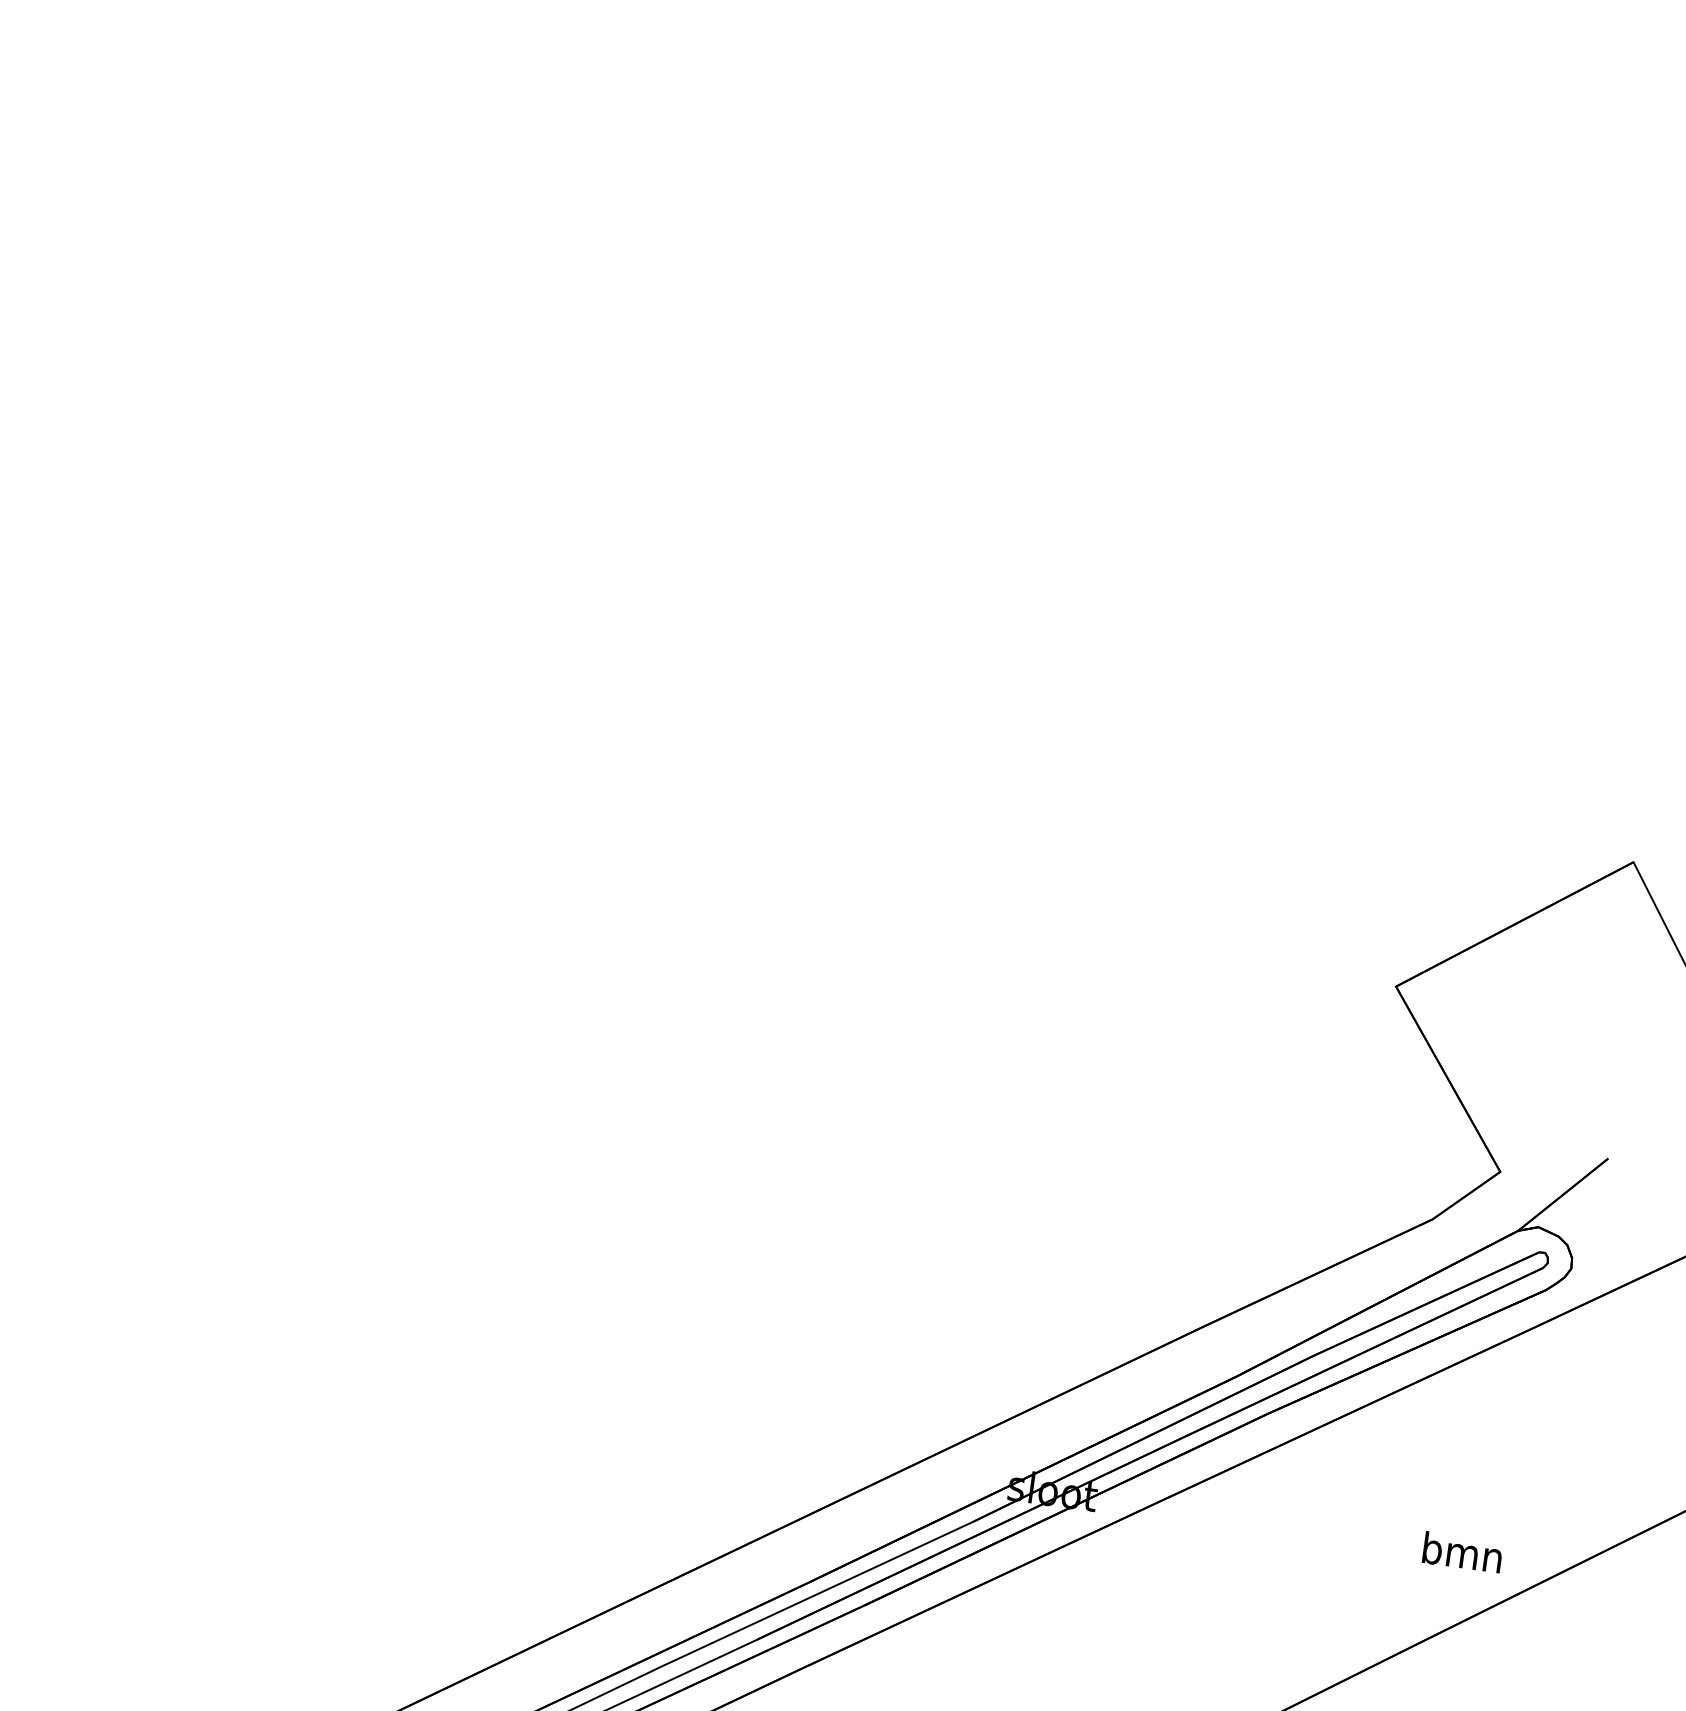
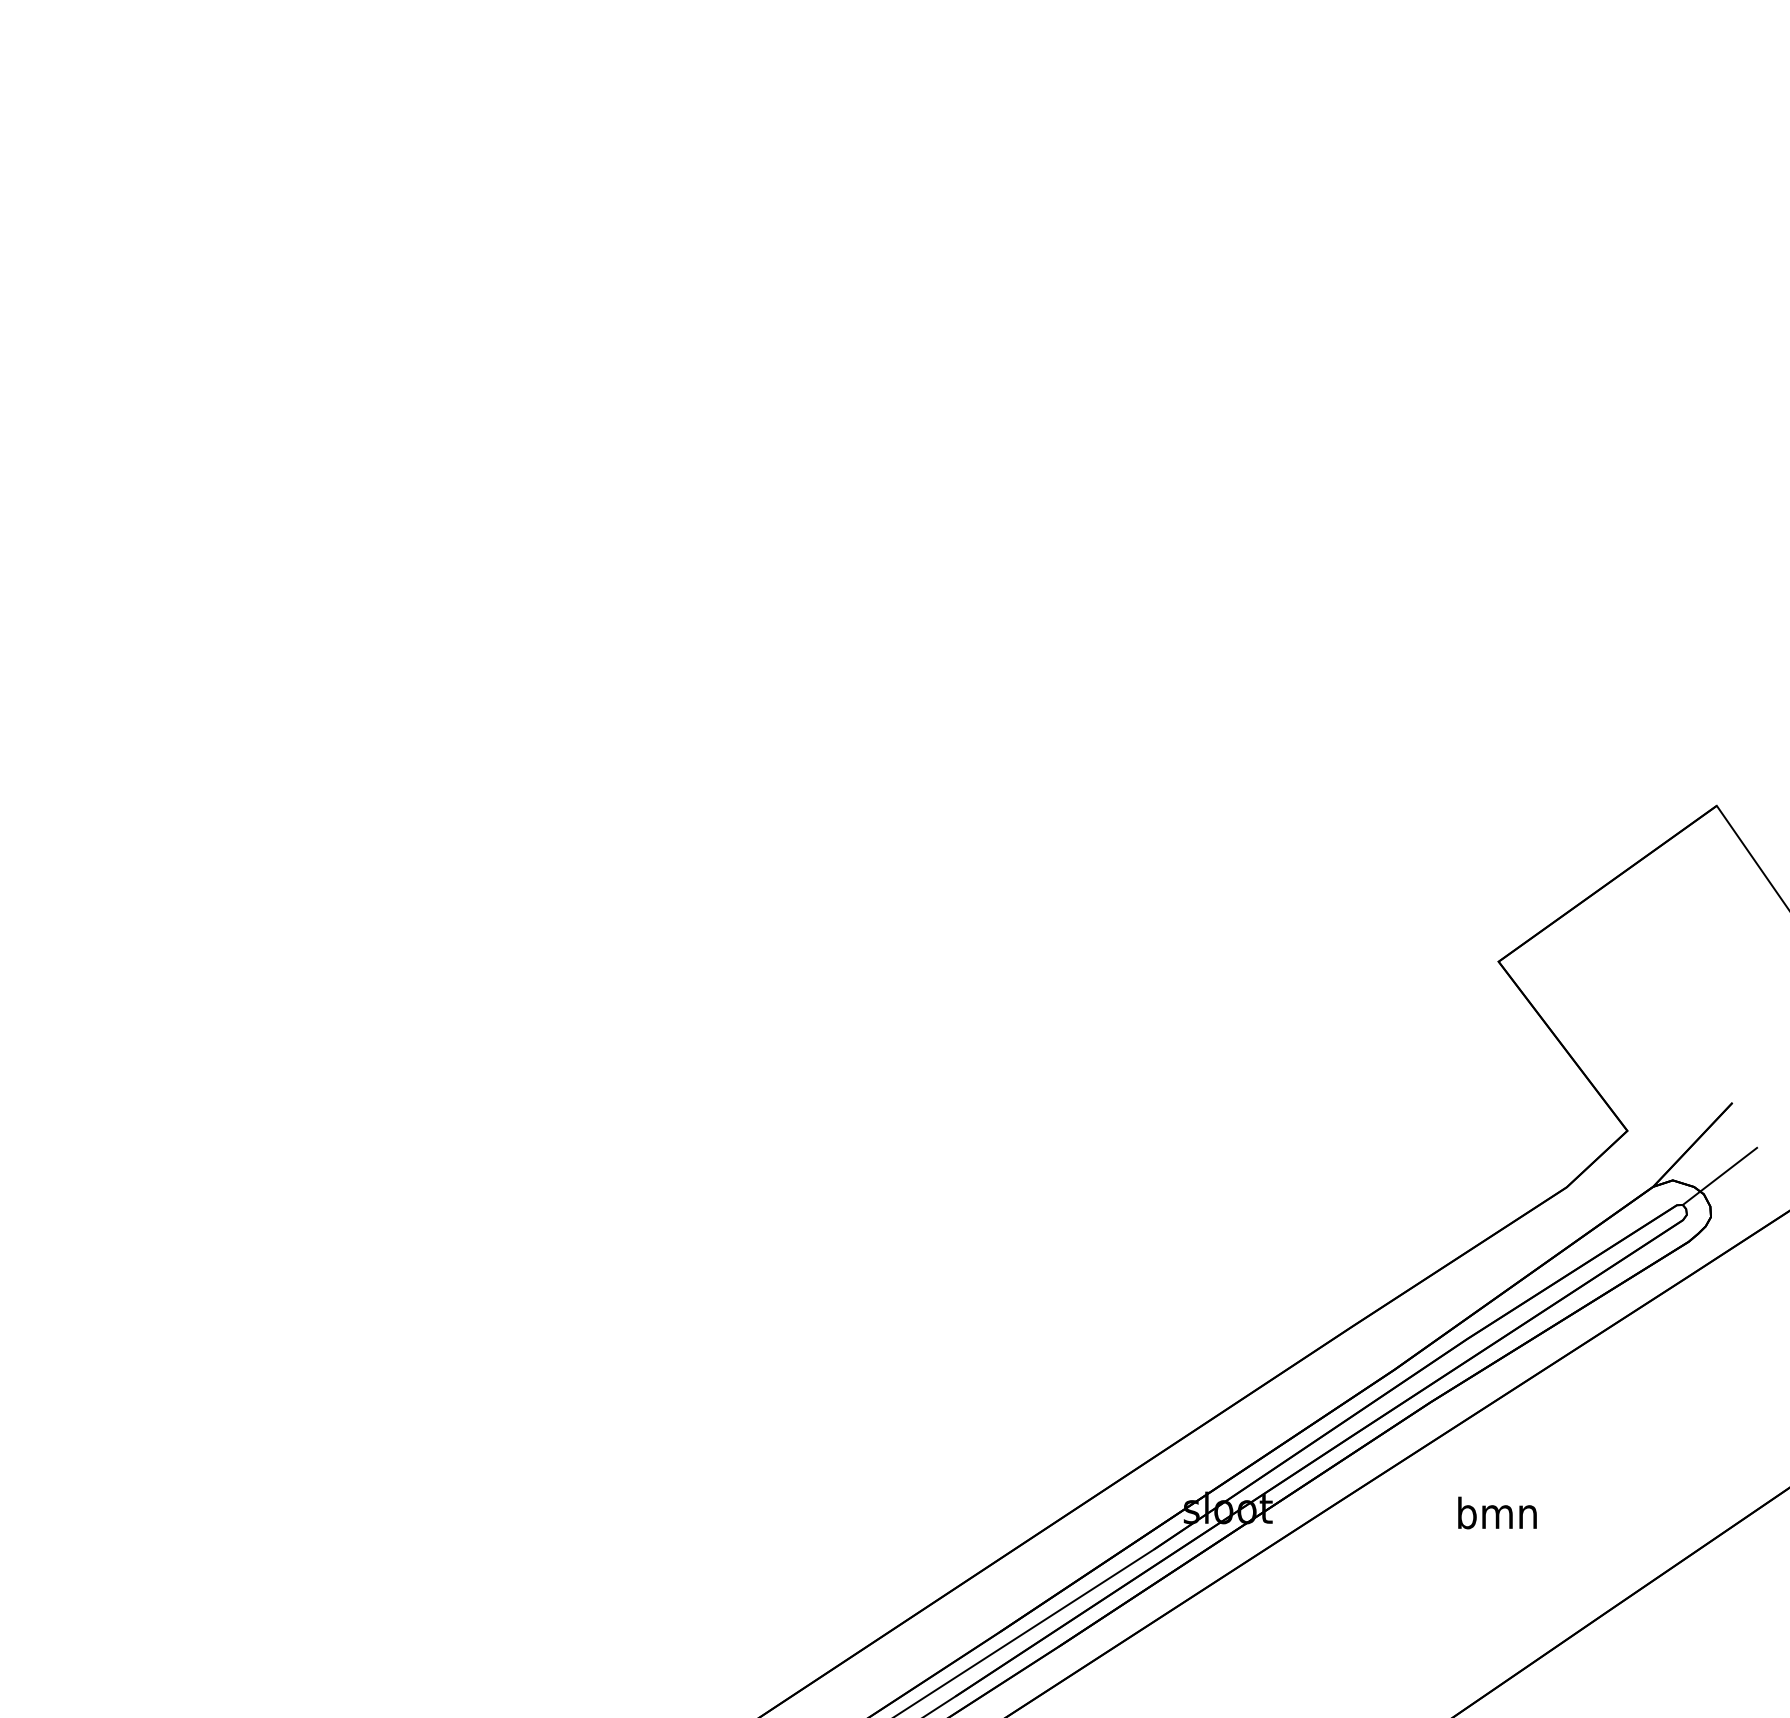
line: (1585, 1228) -> (1719, 1175), added
text: (1462, 1551) -> (1497, 1512), moved

